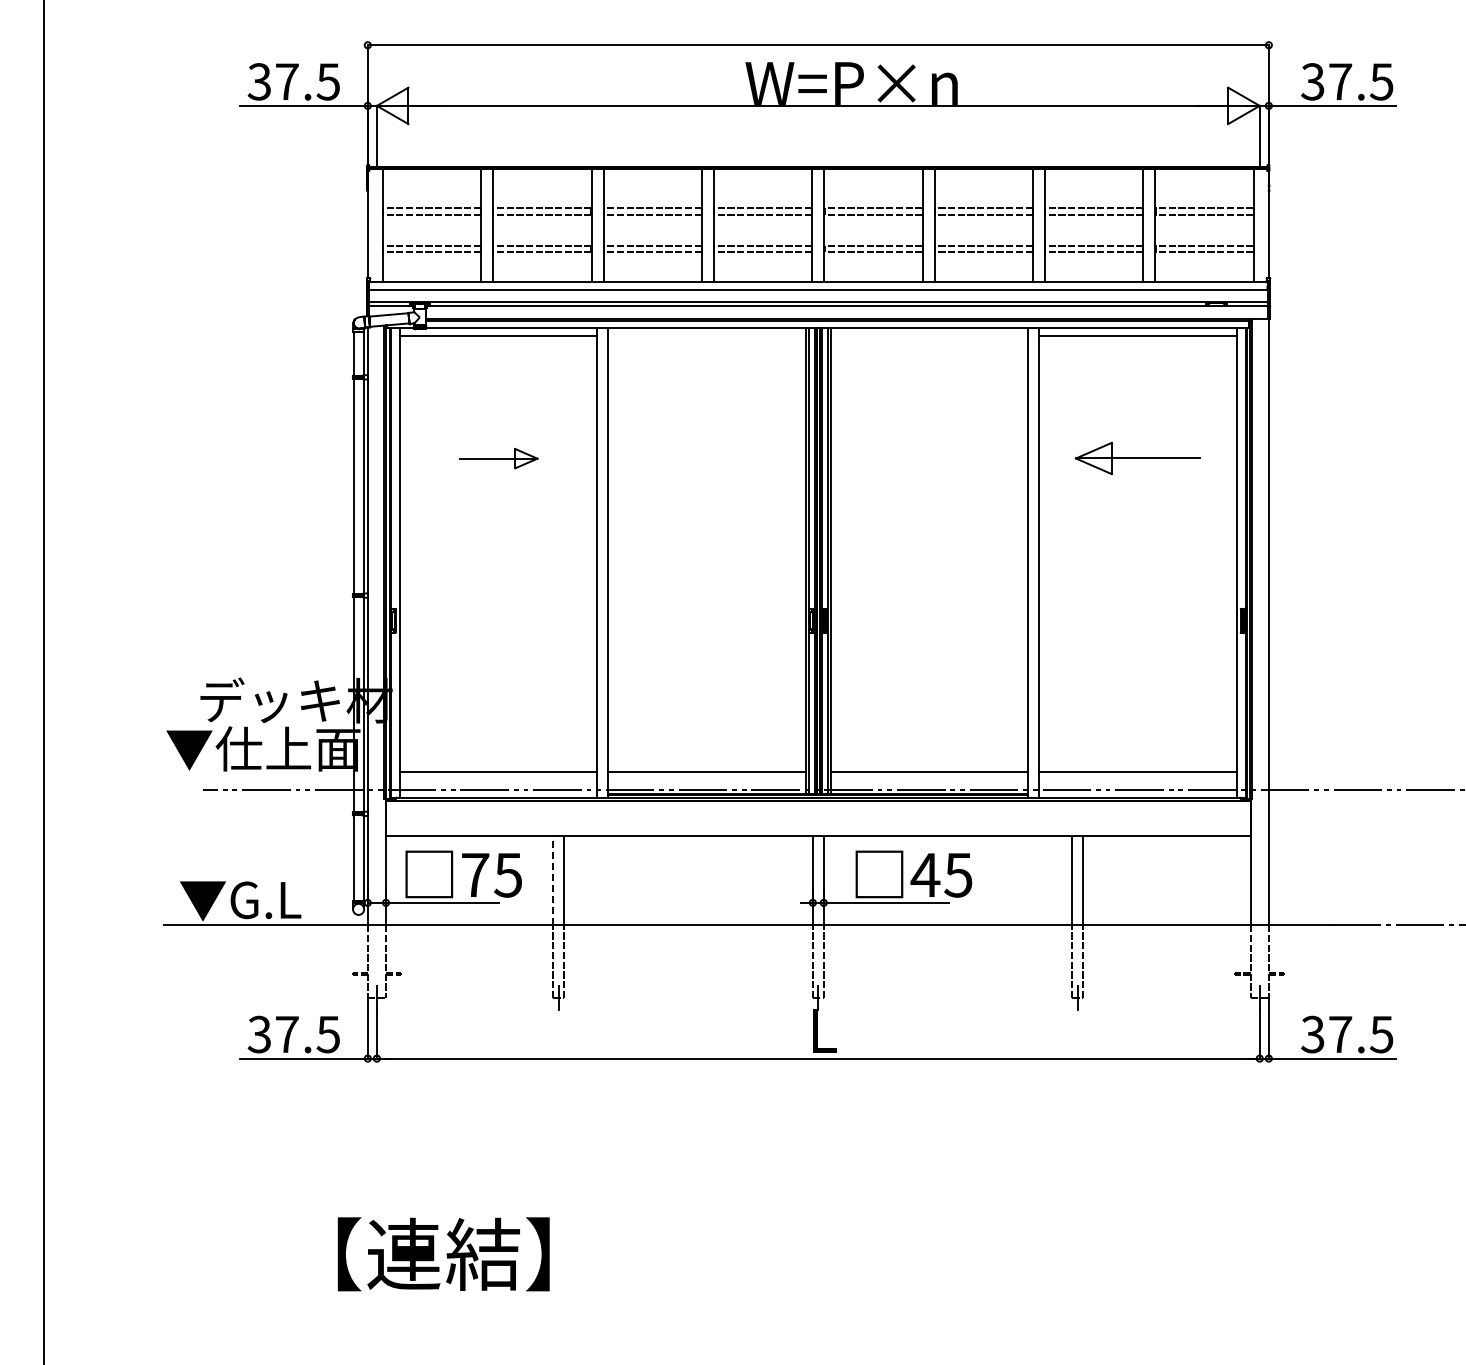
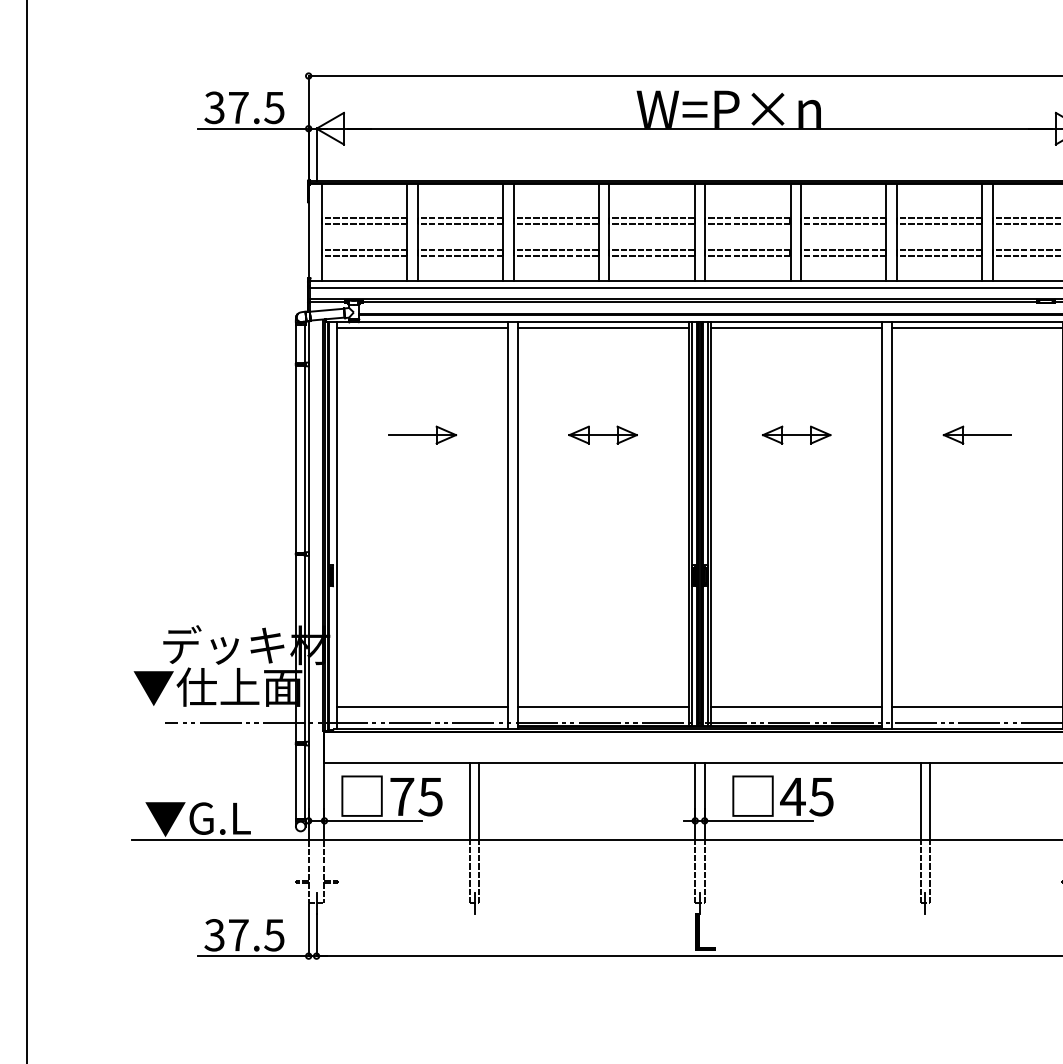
line: (706, 335) -> (602, 328), added
line: (929, 335) -> (796, 328), added
part: (706, 458) -> (602, 434), added
part: (929, 458) -> (796, 434), added
part: (1137, 458) -> (977, 434), size x0.62
line: (553, 880) -> (469, 801), dashed -> solid

